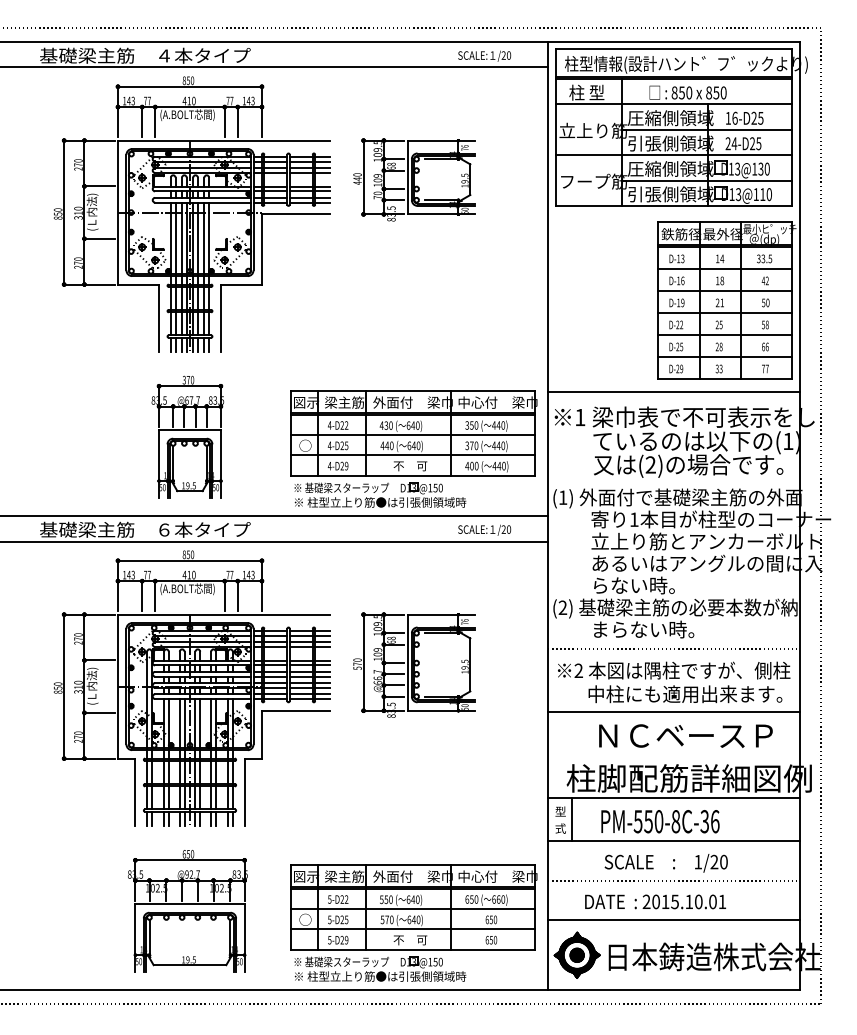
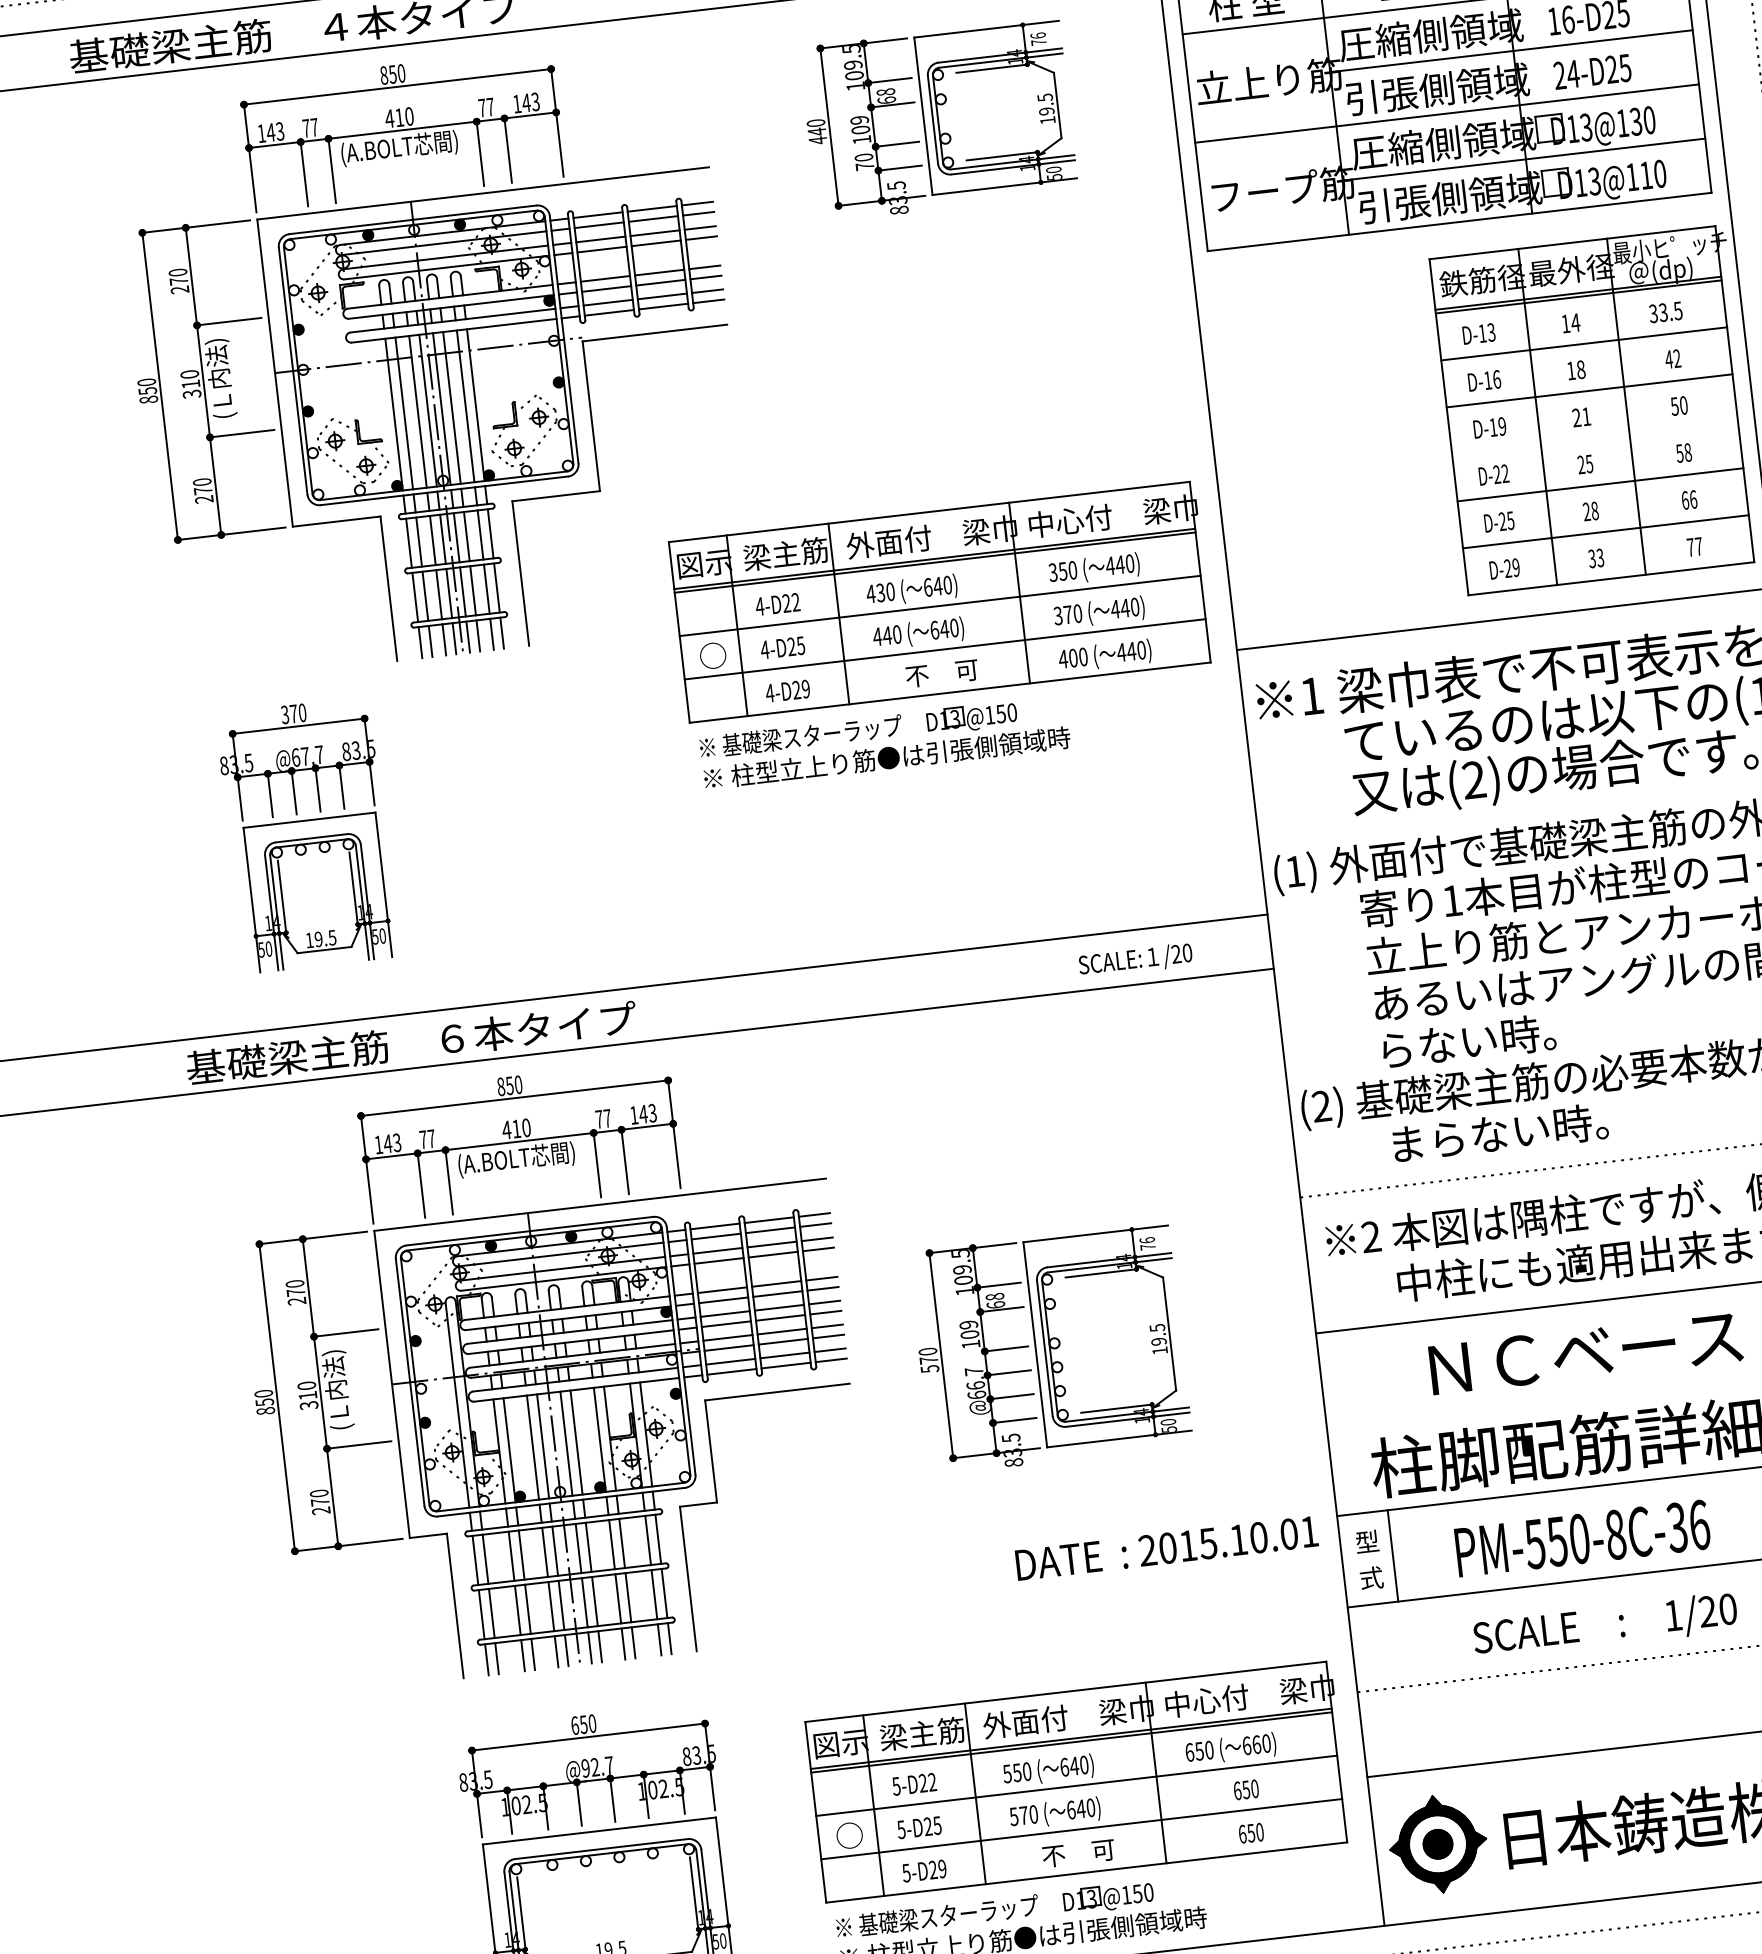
part: (414, 179) -> (938, 118), moved
line: (725, 313) -> (1596, 438), removed
part: (187, 436) -> (305, 834), moved
part: (413, 448) -> (944, 634), moved
part: (414, 664) -> (1050, 1346), moved
text: (655, 901) -> (1166, 1547), moved

